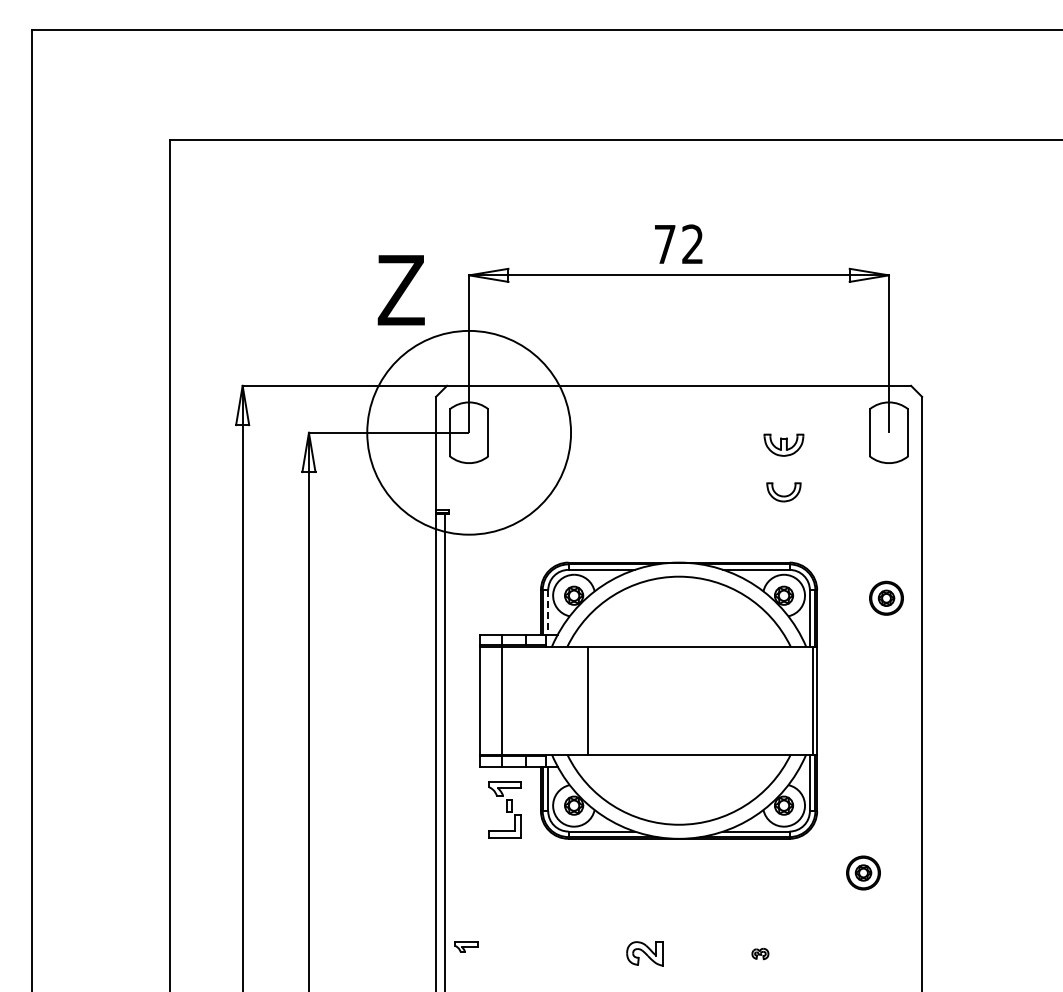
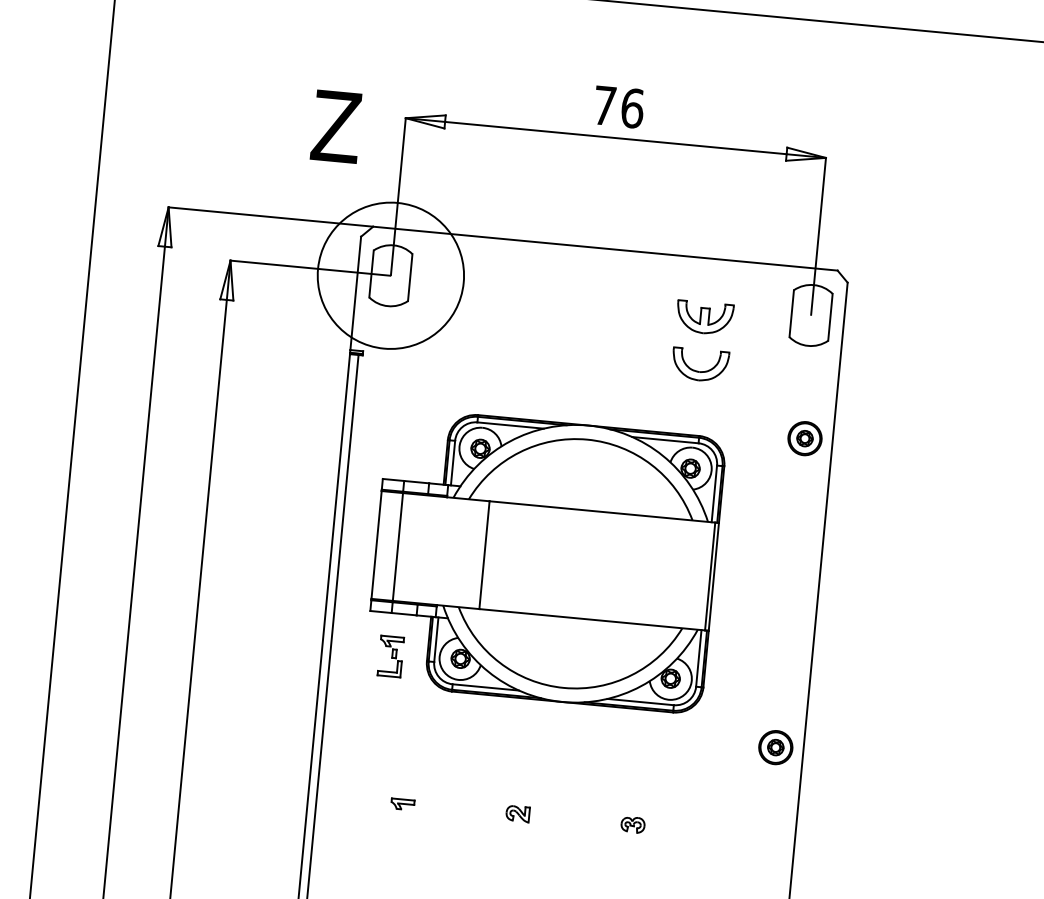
text: (692, 244) -> (632, 108), 72 -> 76
circle: (468, 432) -> (390, 275), size x0.71
part: (783, 445) -> (704, 318), size x1.43
part: (783, 492) -> (699, 365), size x1.67
part: (886, 597) -> (805, 437), moved
line: (548, 613) -> (453, 464), dashed -> solid
part: (504, 809) -> (390, 656), size x0.71
part: (863, 872) -> (775, 747), moved
part: (466, 946) -> (402, 803), moved
part: (645, 953) -> (518, 813), size x0.62
part: (760, 953) -> (633, 824), size x1.43

